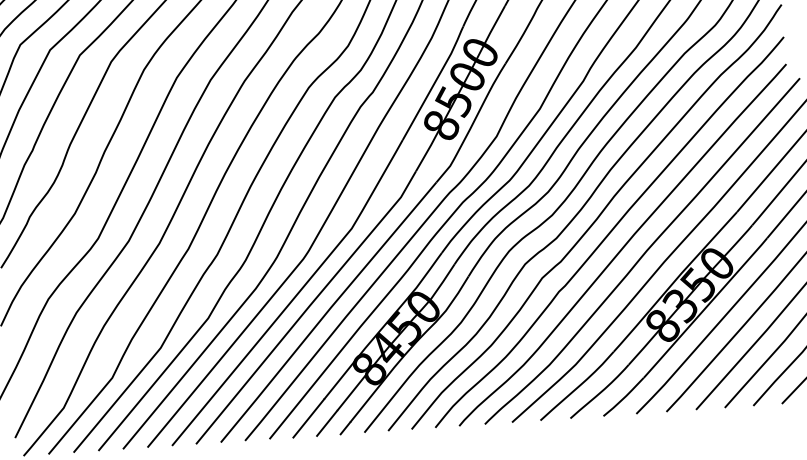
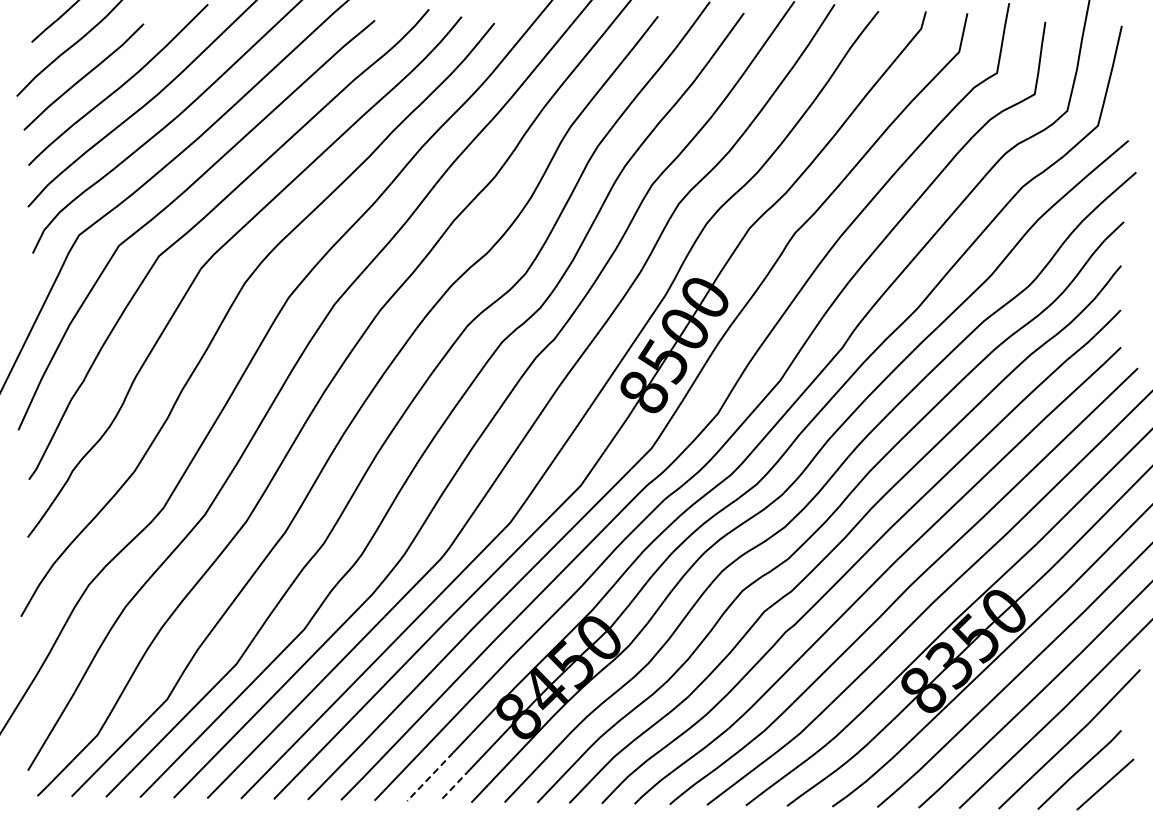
line: (308, 419) -> (429, 777), solid -> dashed
line: (326, 423) -> (454, 785), solid -> dashed

